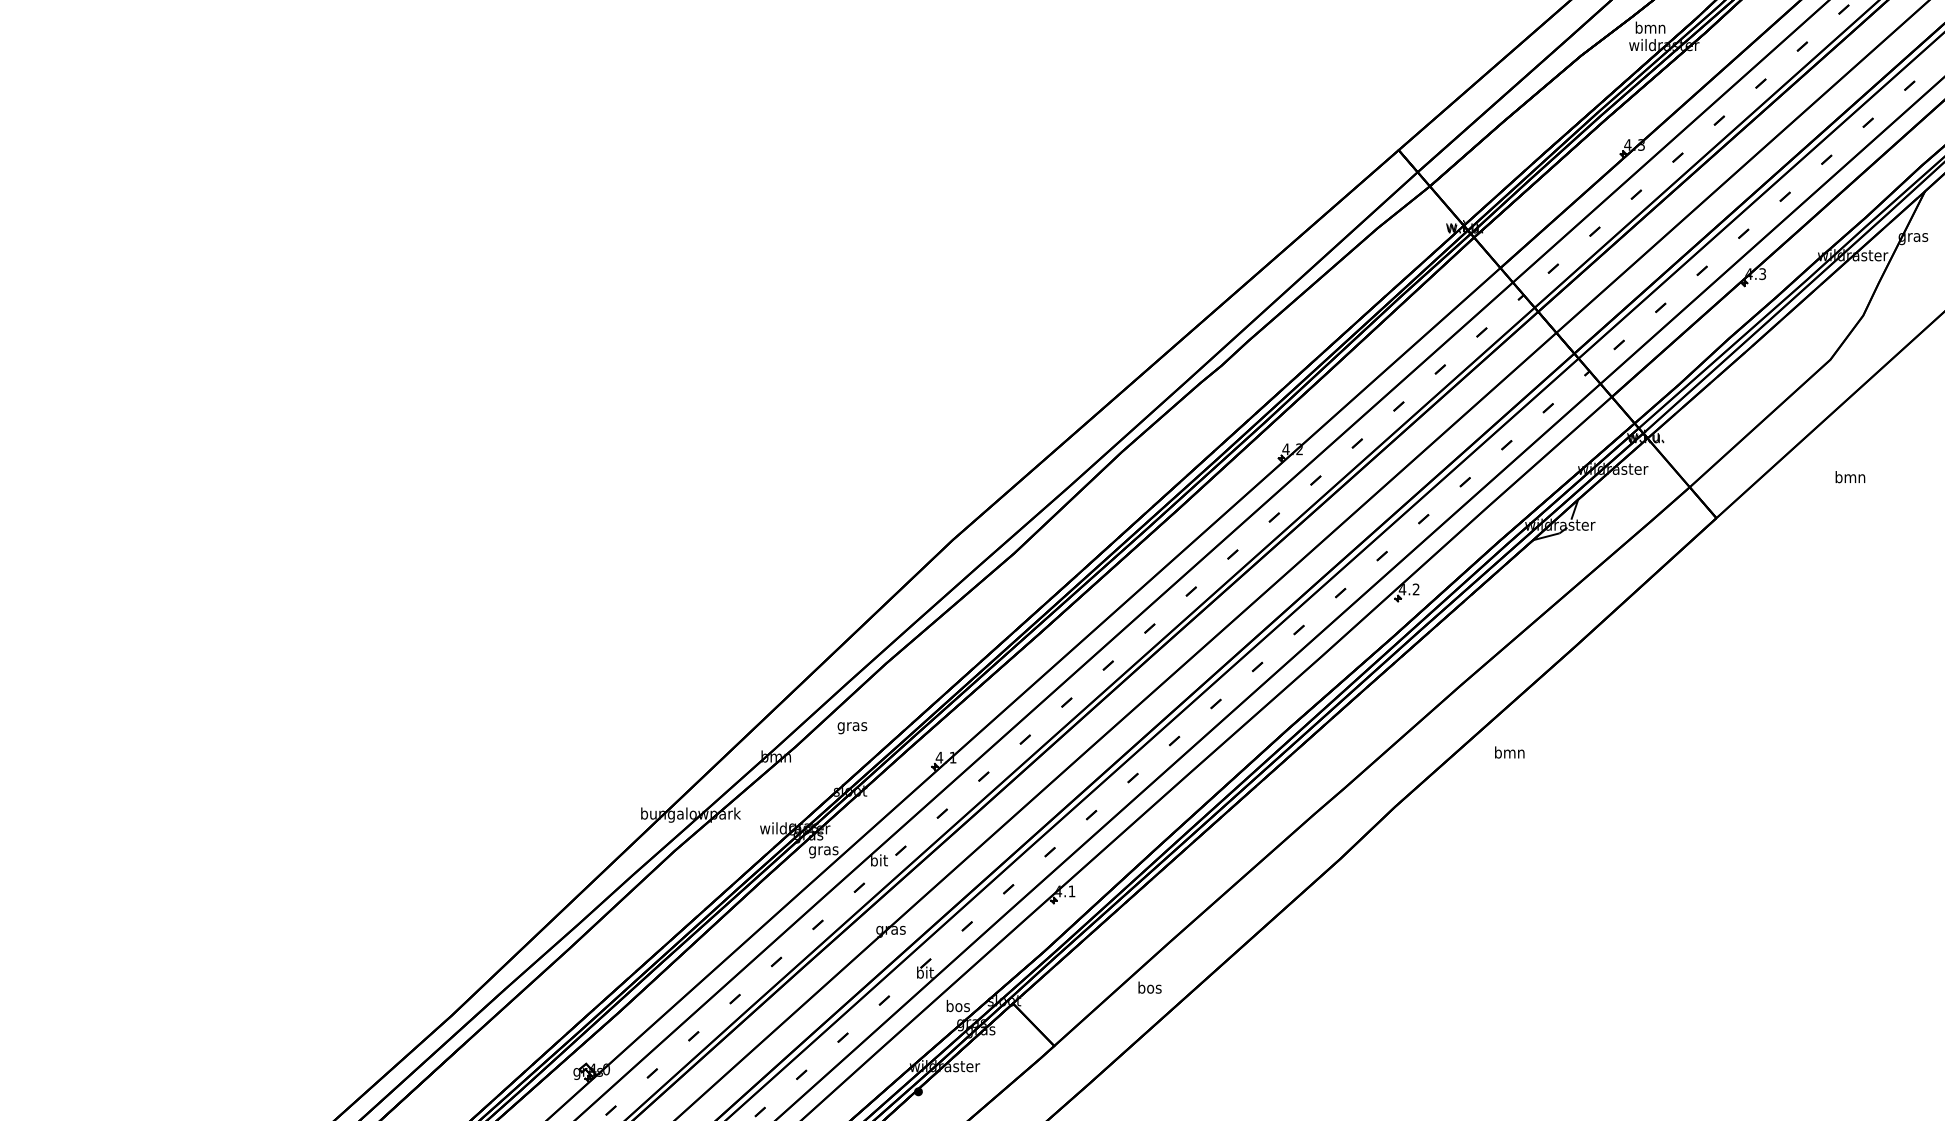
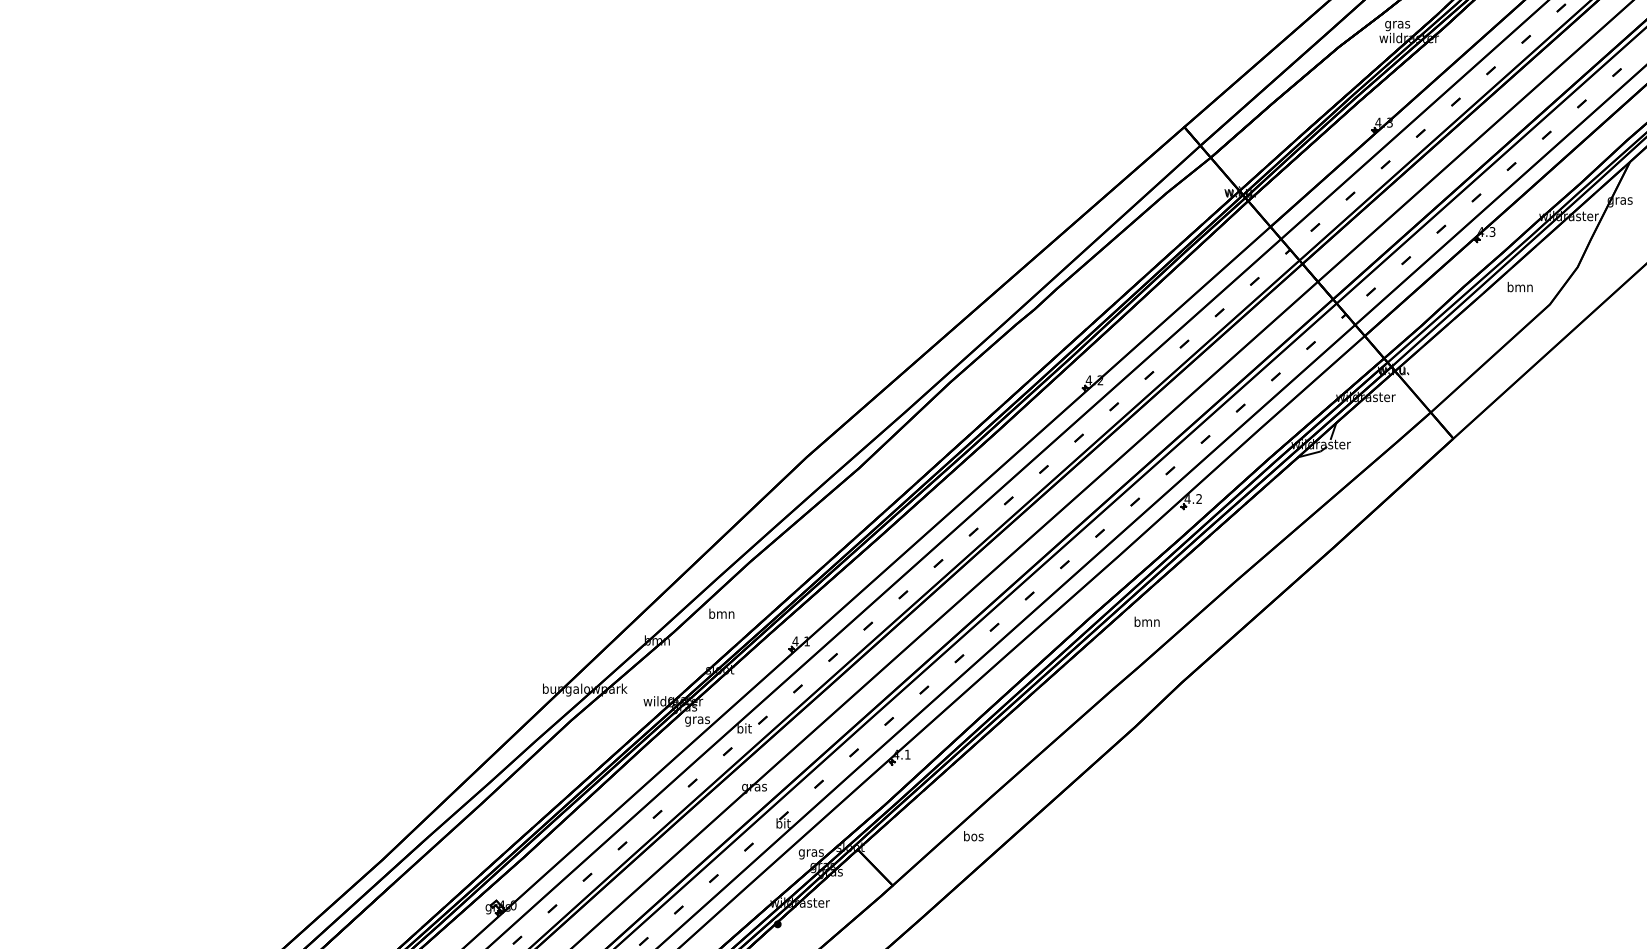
text: (1650, 28) -> (1397, 24), bmn -> gras
text: (1850, 477) -> (1520, 287), moved
text: (852, 726) -> (721, 615), gras -> bmn
text: (1509, 752) -> (1146, 621), moved
text: (957, 1007) -> (810, 852), bos -> gras

